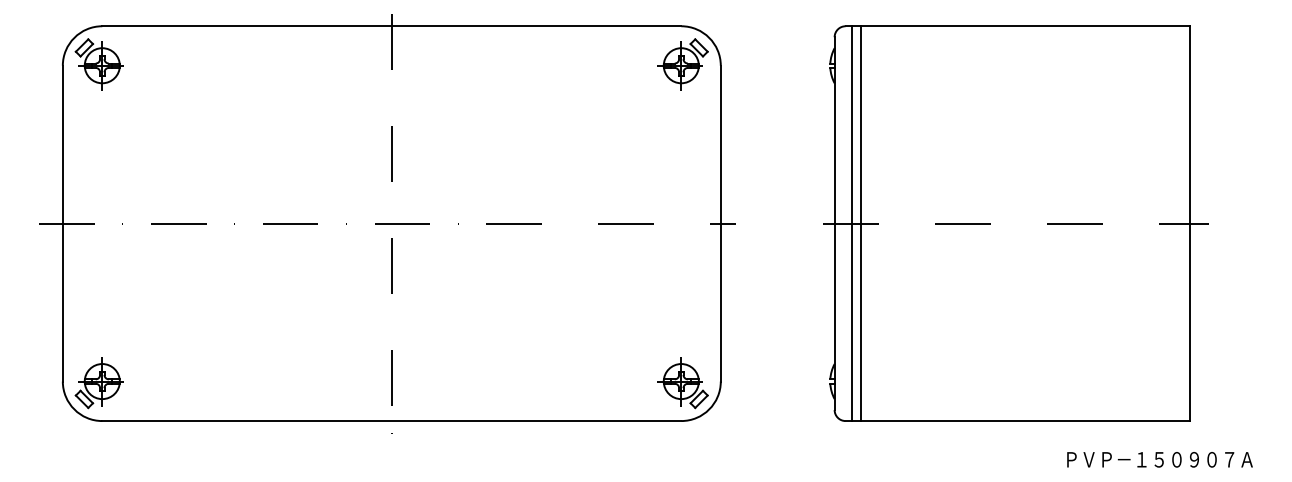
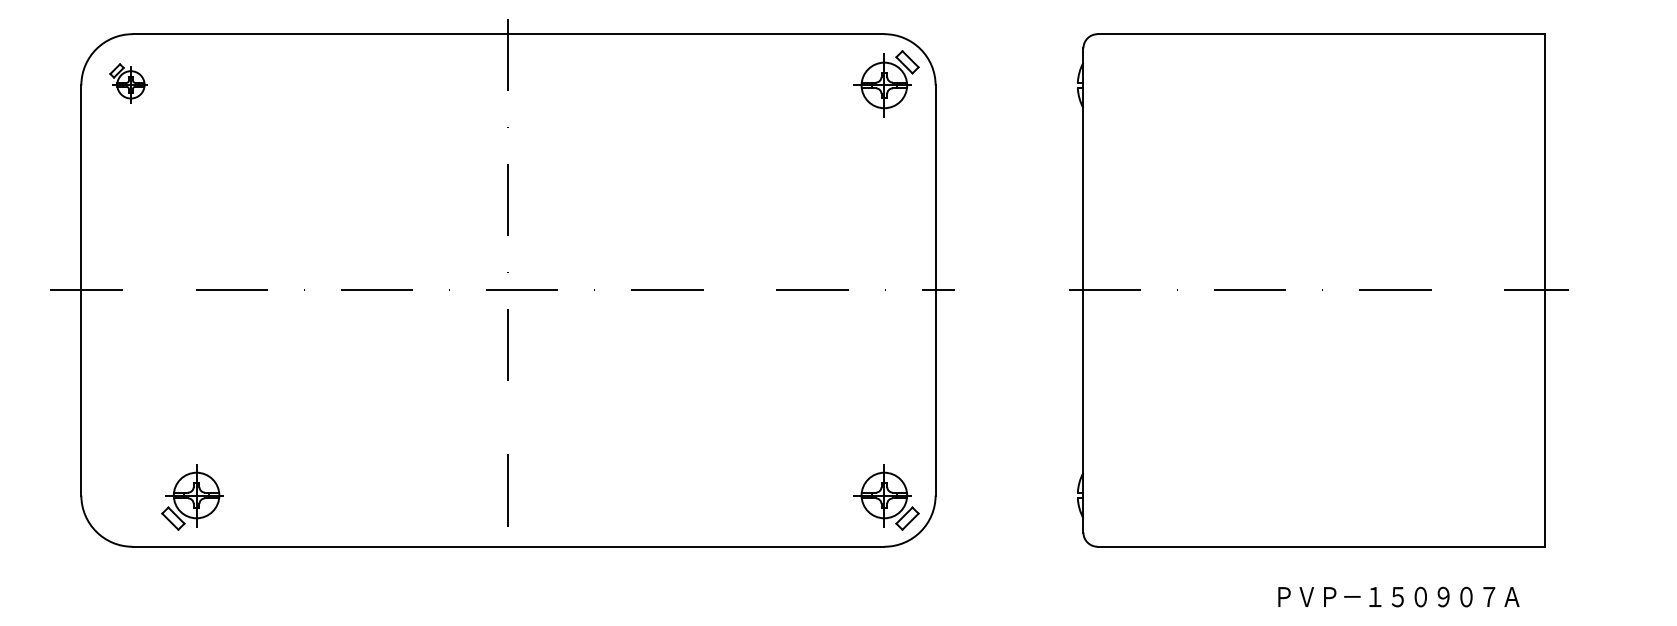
part: (99, 64) -> (128, 83), size x0.6
line: (852, 223) -> (1106, 290), removed
line: (860, 223) -> (1117, 290), removed
part: (99, 383) -> (192, 497), moved
text: (1159, 459) -> (1398, 596), moved

